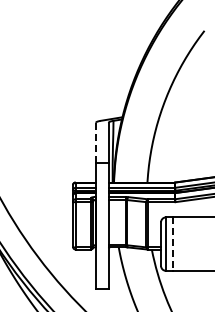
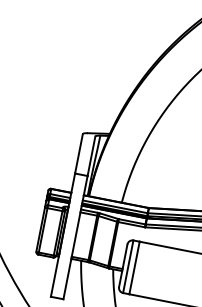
line: (96, 142) -> (79, 153), dashed -> solid
line: (172, 244) -> (134, 268), dashed -> solid

